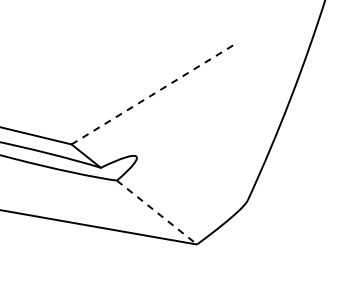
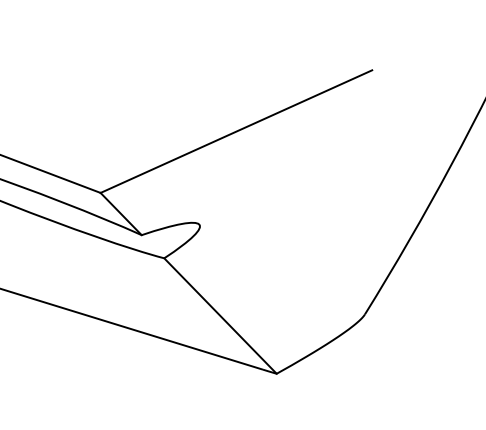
line: (152, 94) -> (236, 130), dashed -> solid
line: (157, 212) -> (221, 316), dashed -> solid

